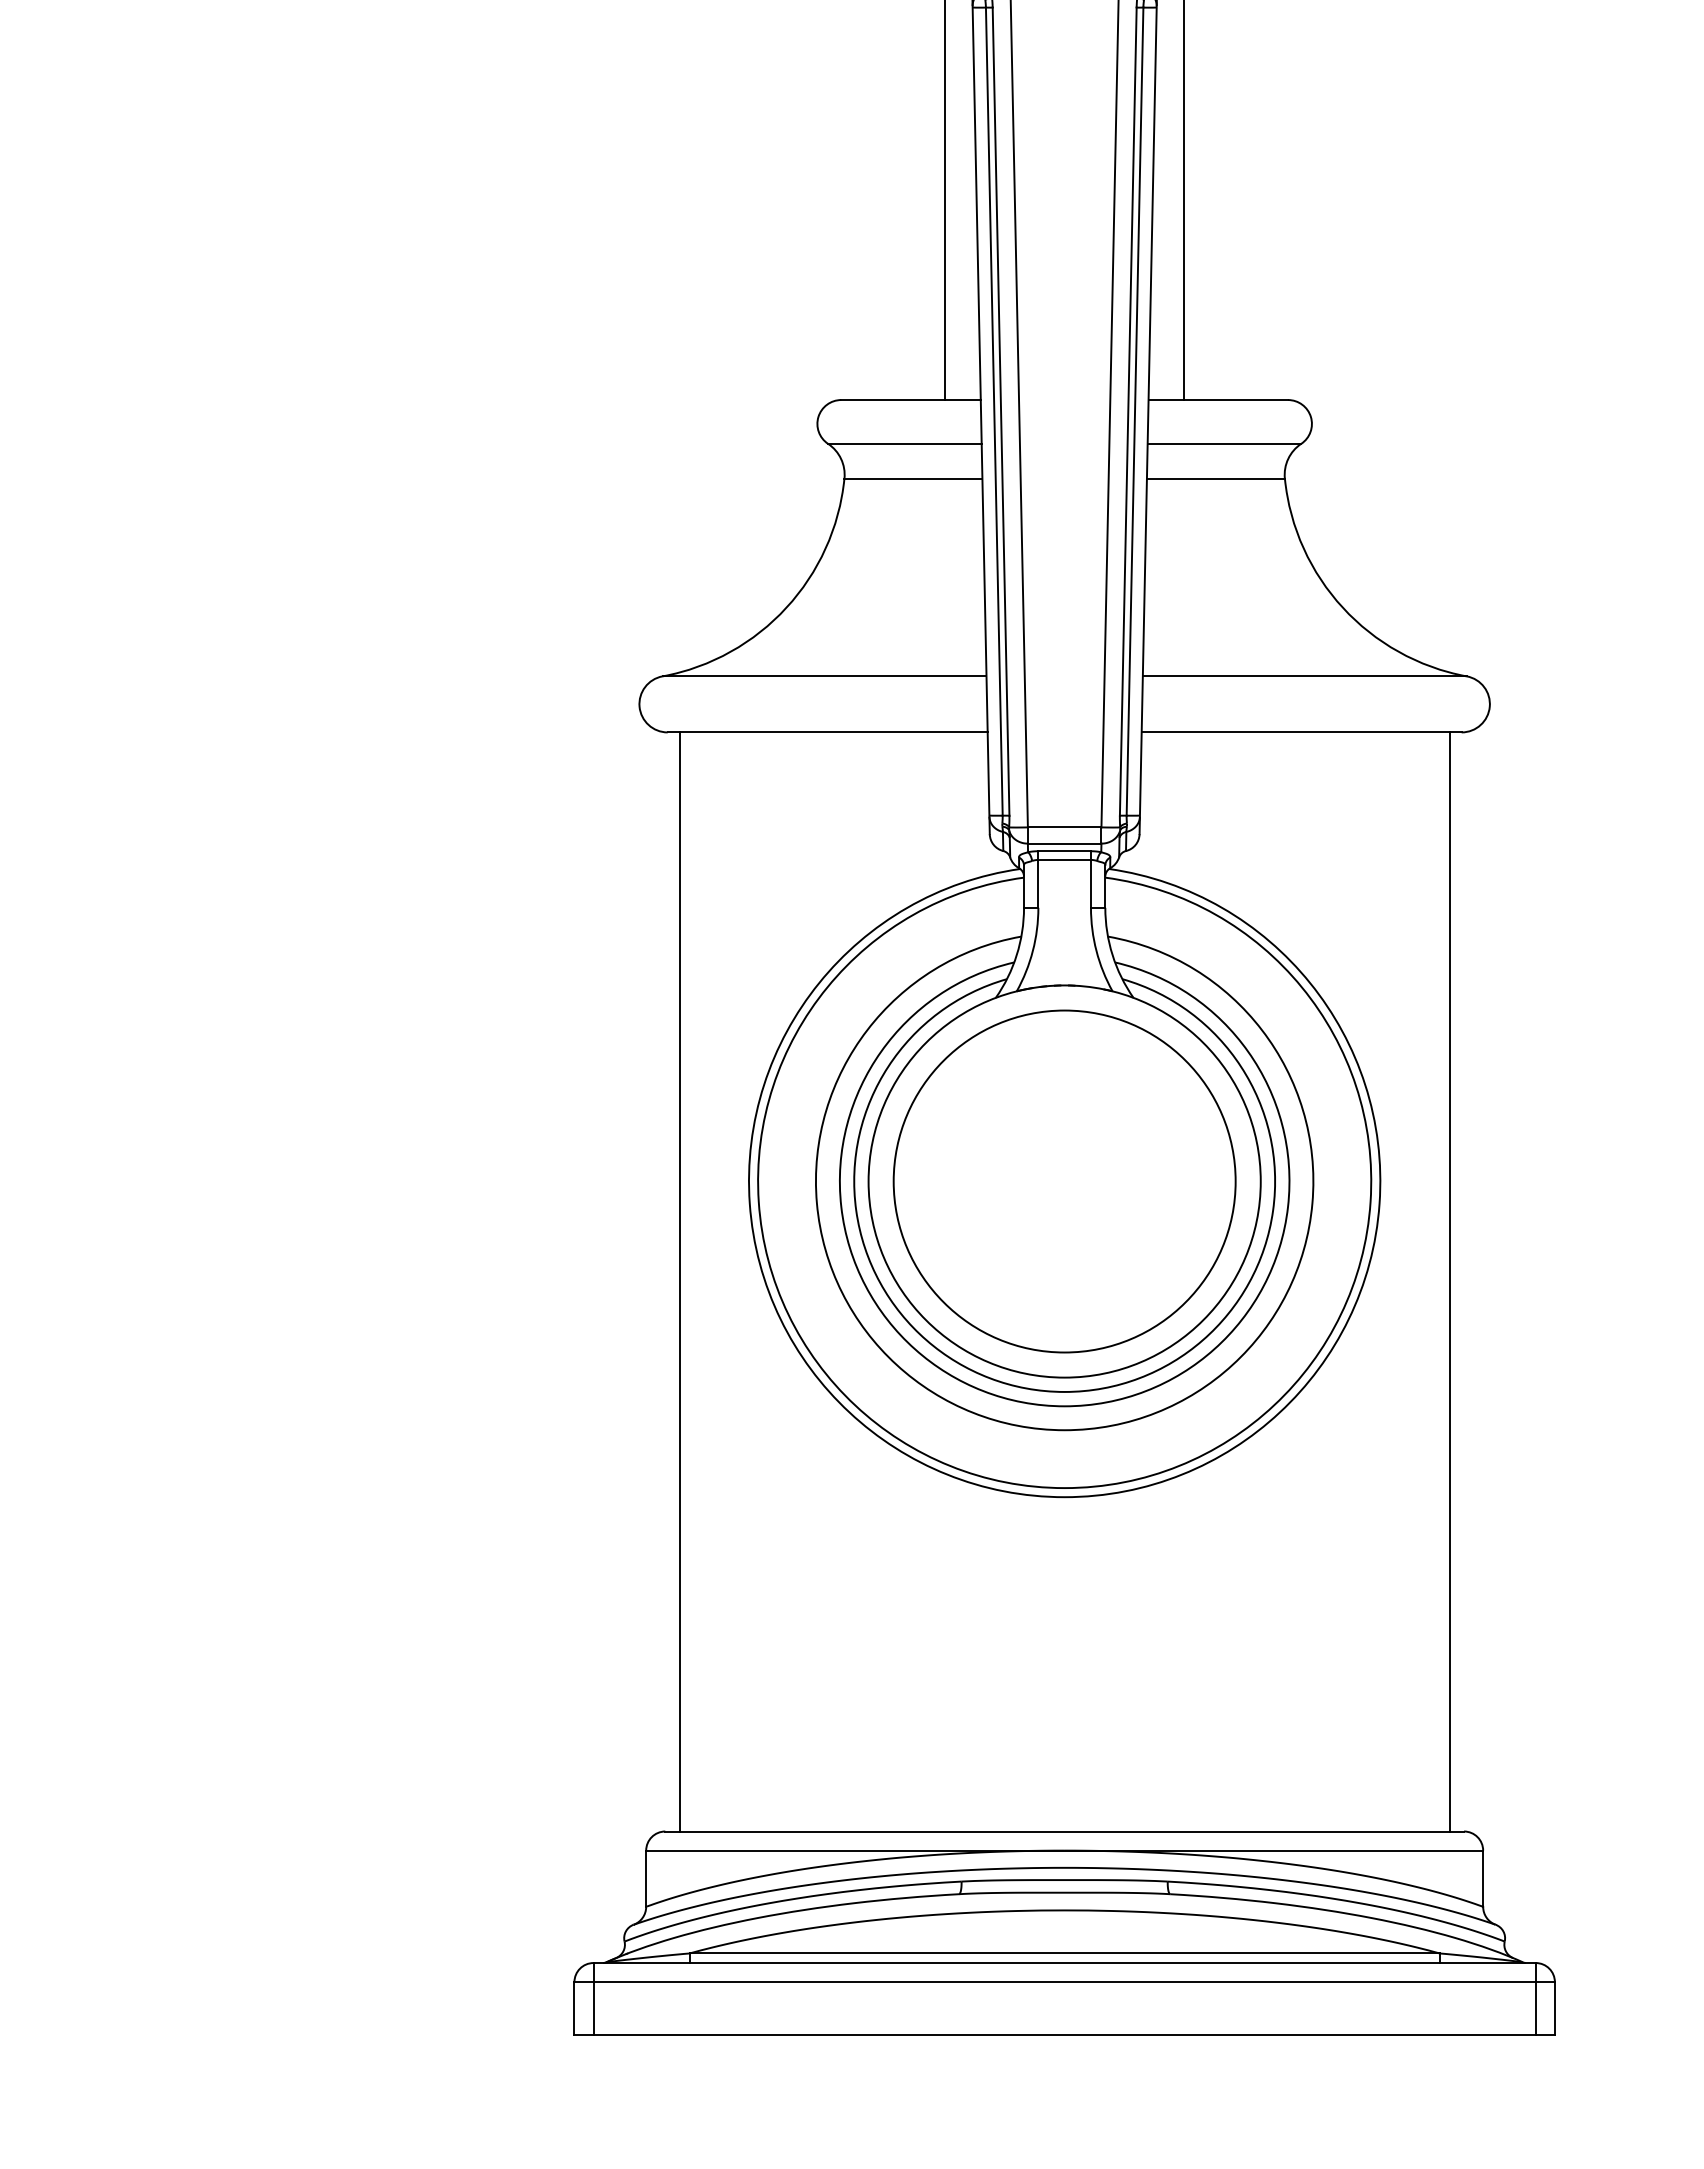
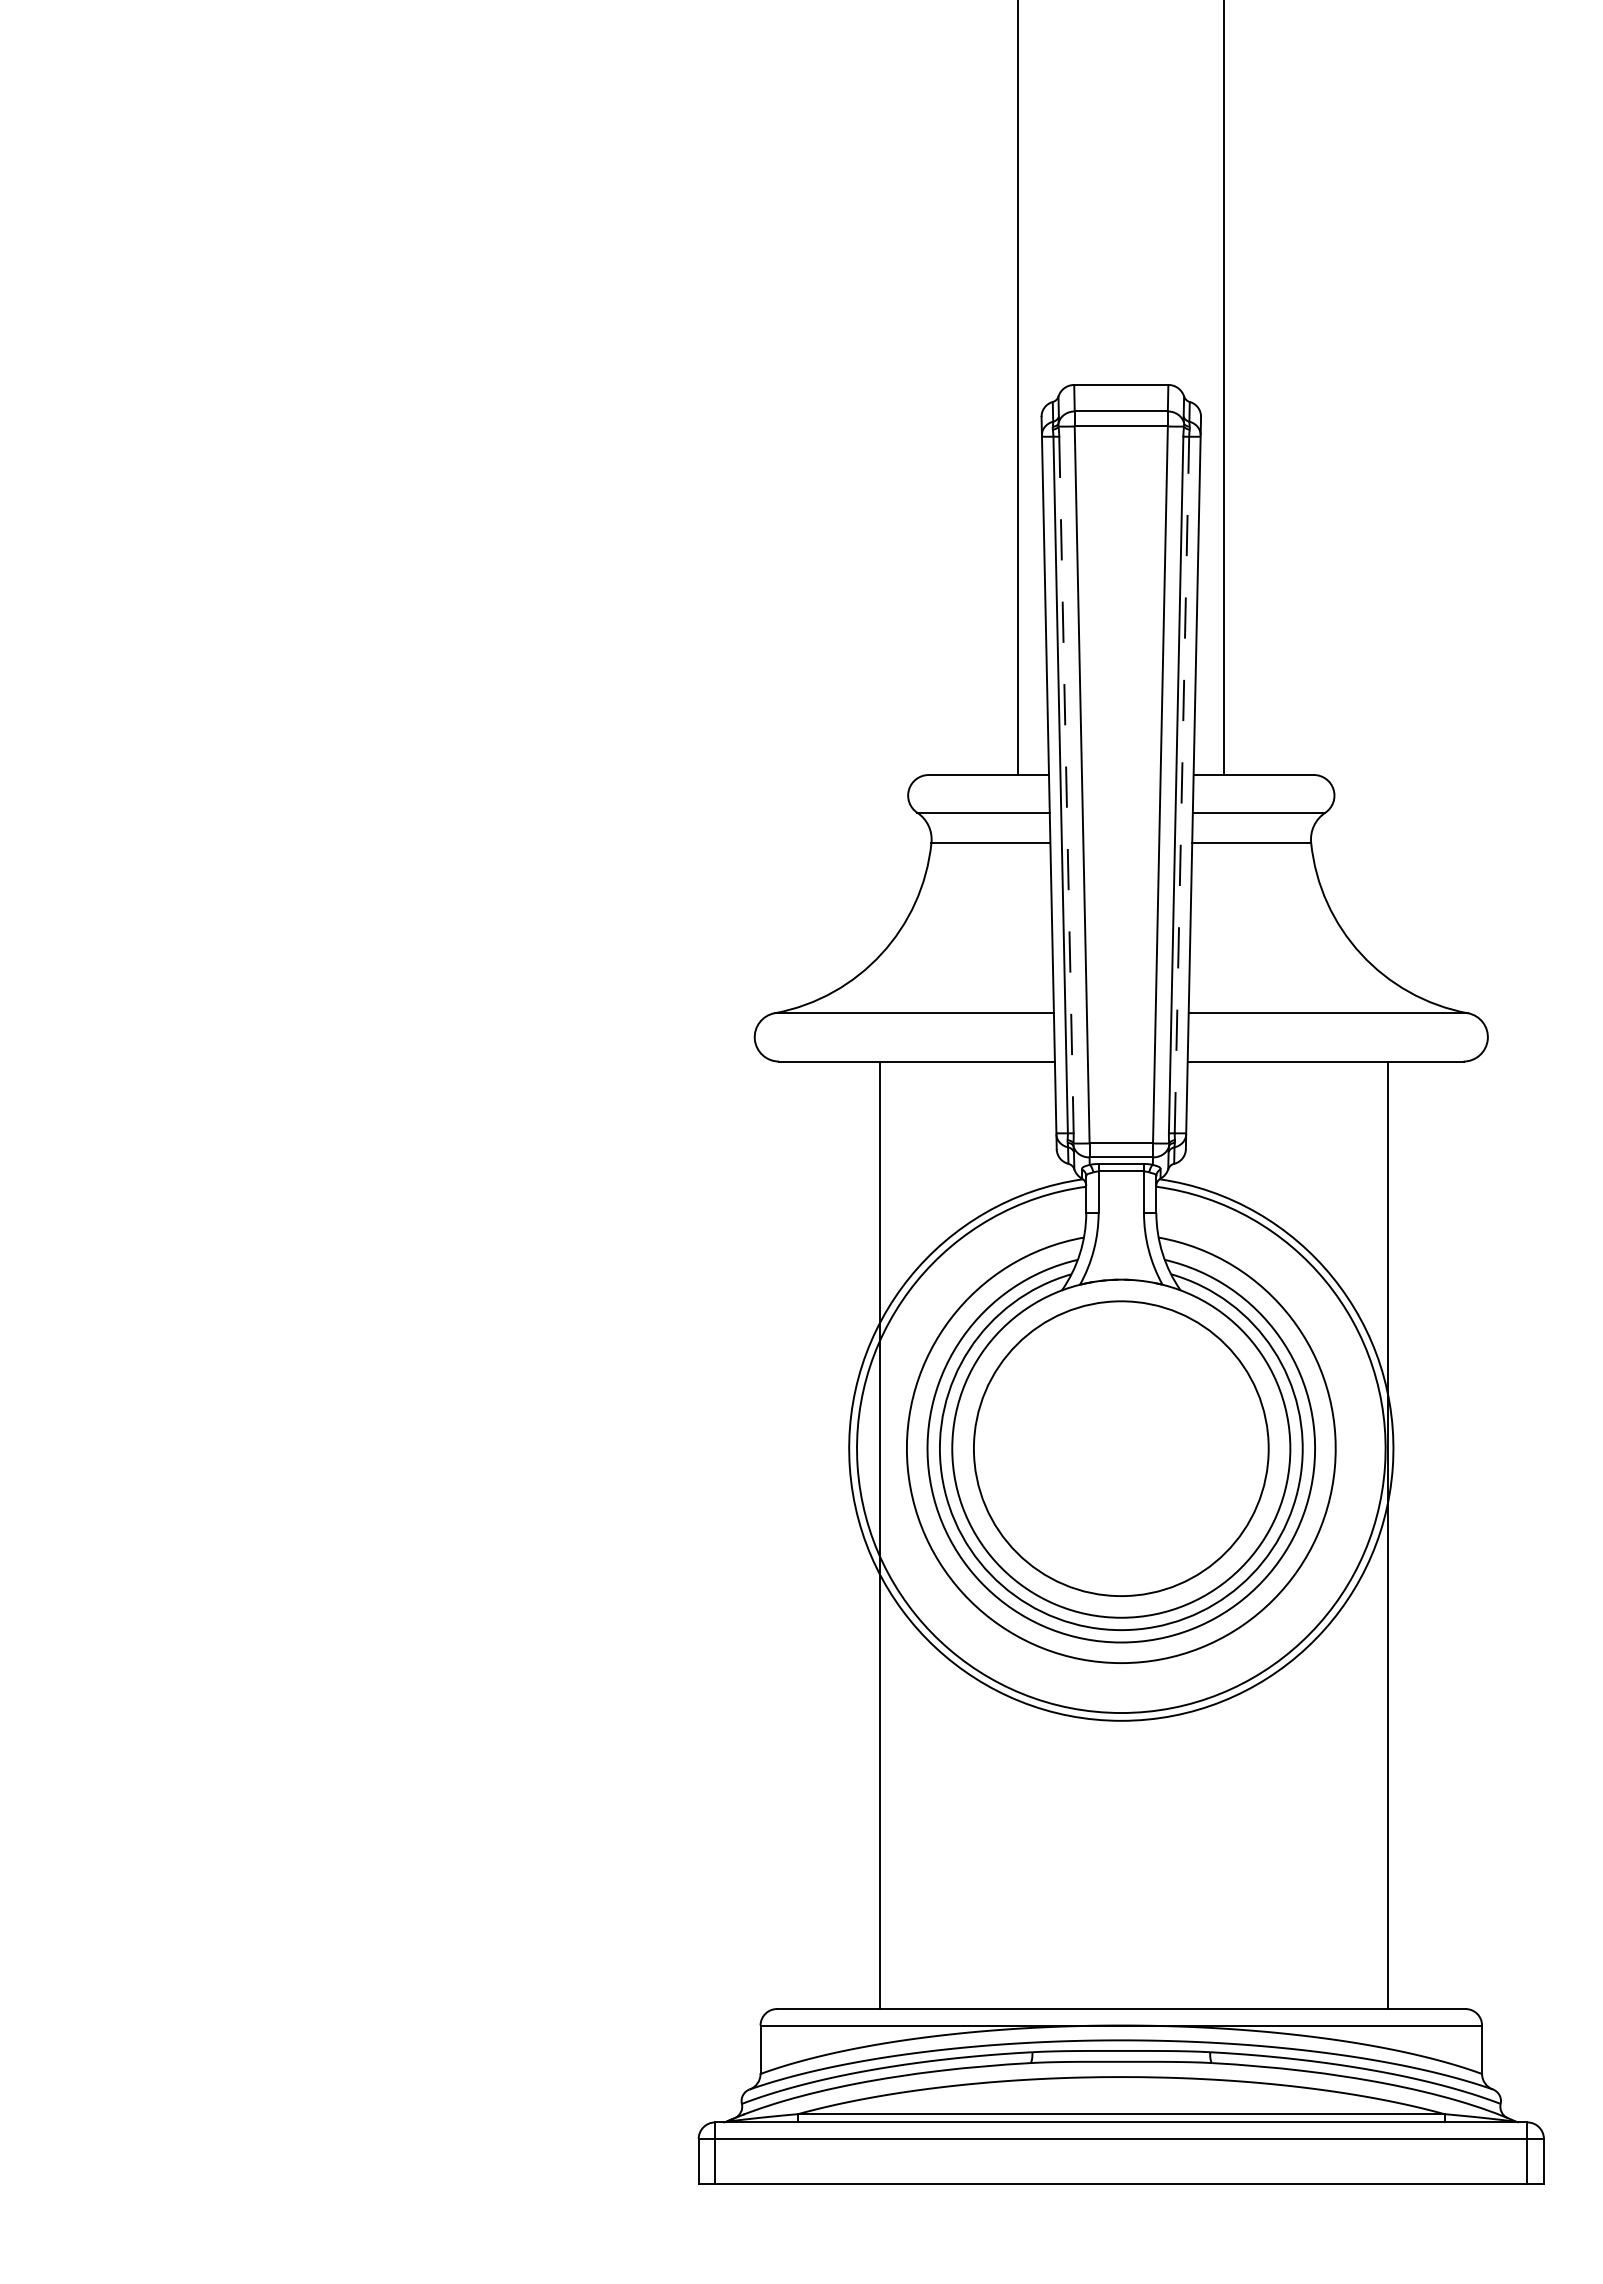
line: (1134, 411) -> (1181, 784), solid -> dashed
line: (1001, 412) -> (1066, 785), solid -> dashed
line: (679, 1282) -> (880, 1535), moved
line: (1450, 1282) -> (1388, 1535), moved

